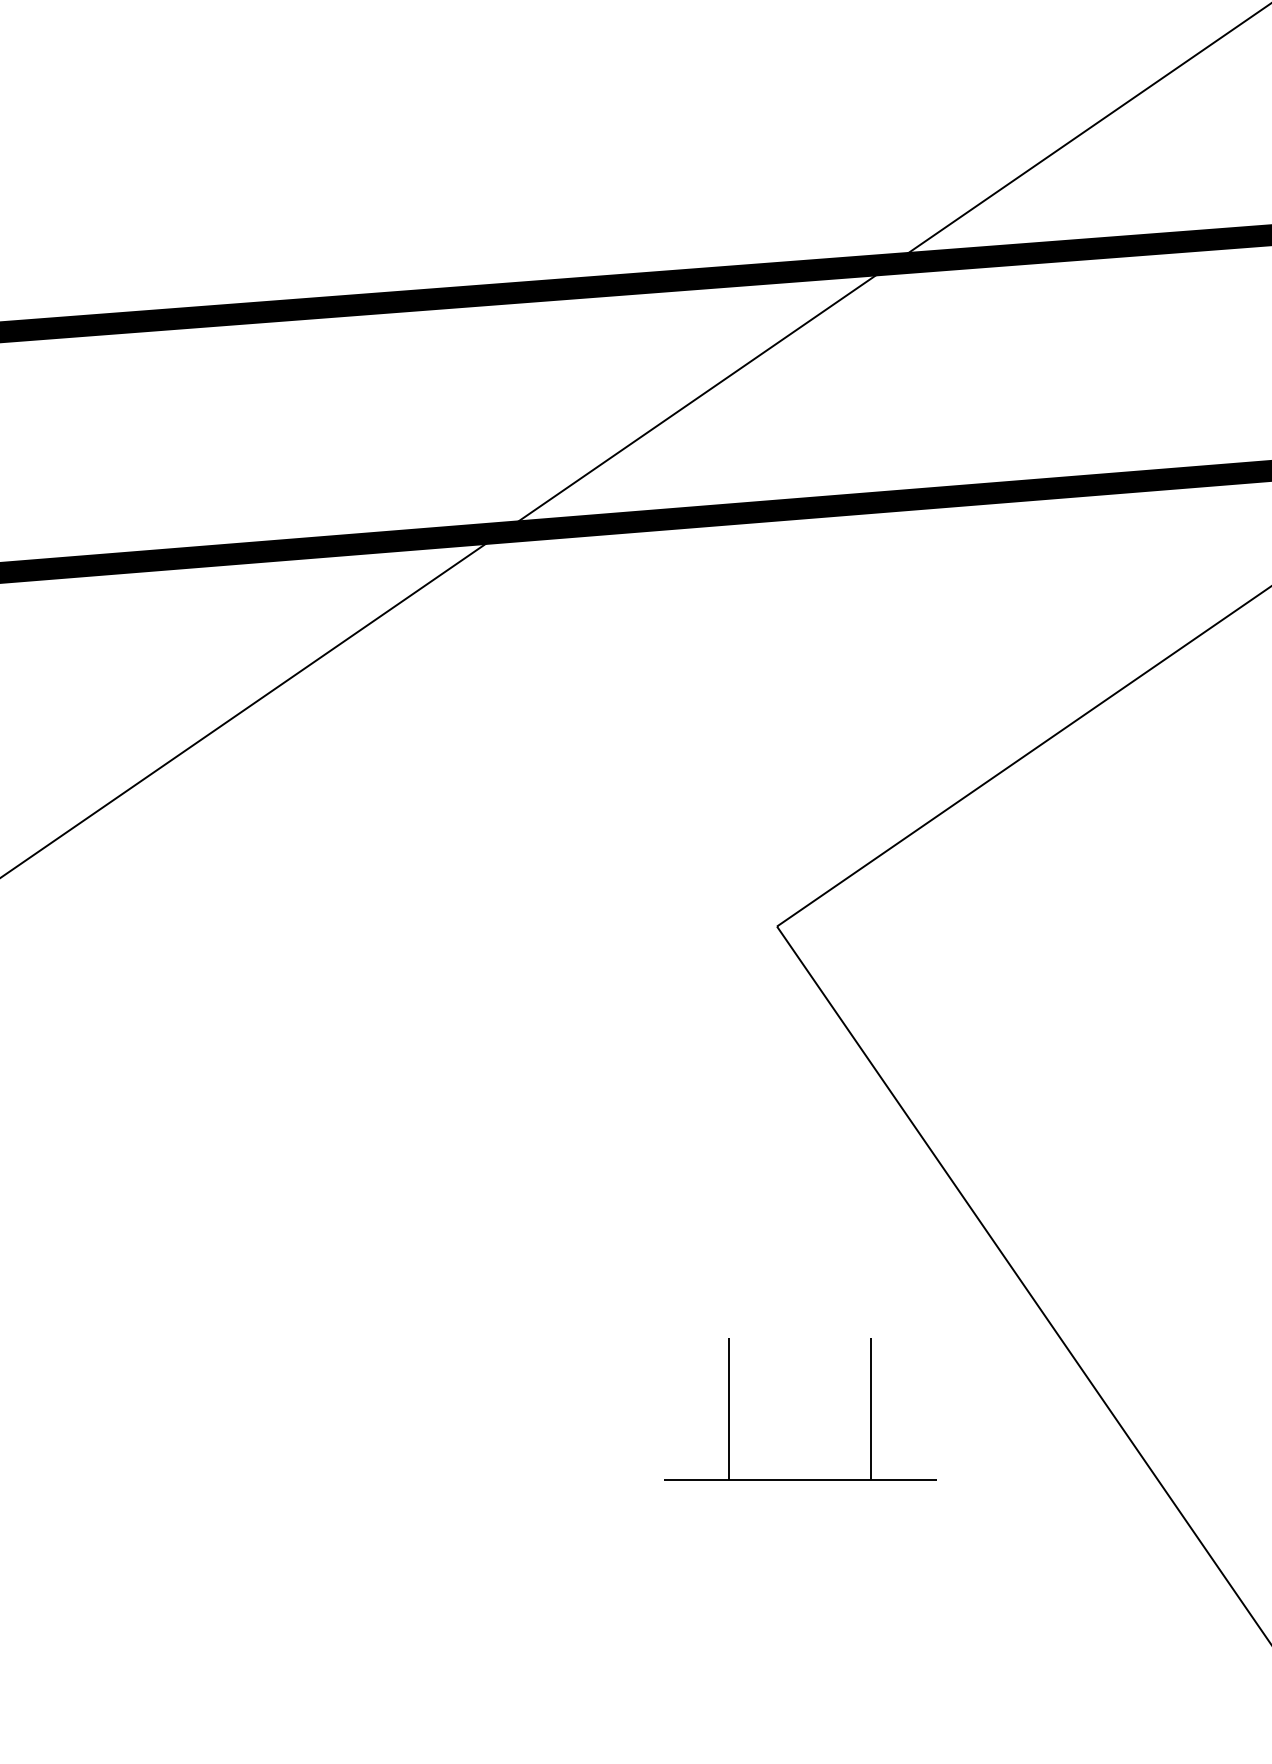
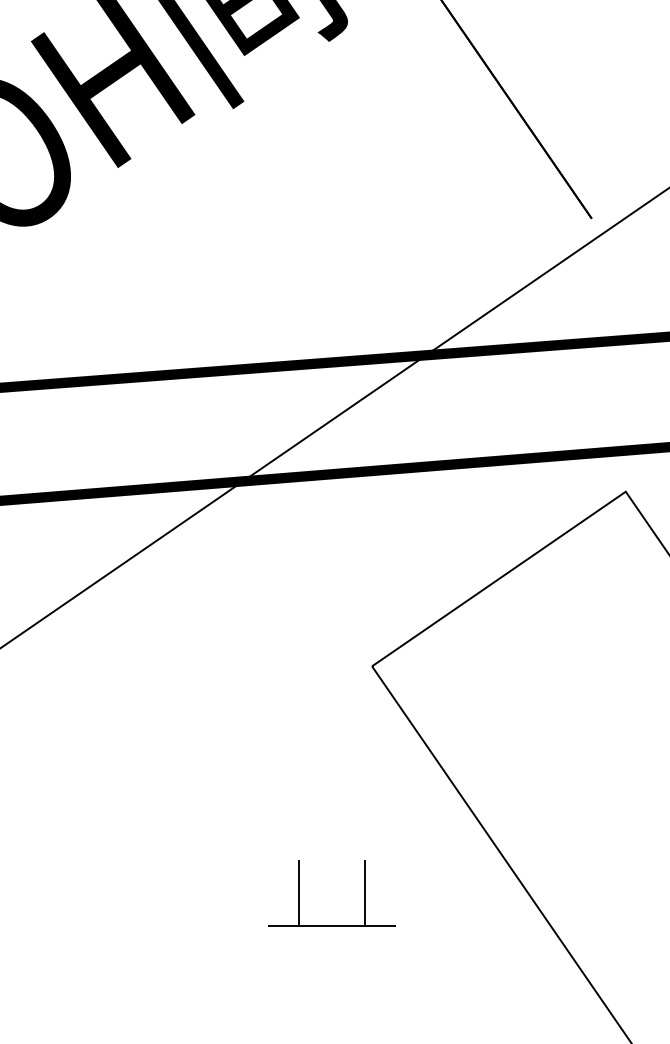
part: (731, 1410) -> (299, 893), moved

